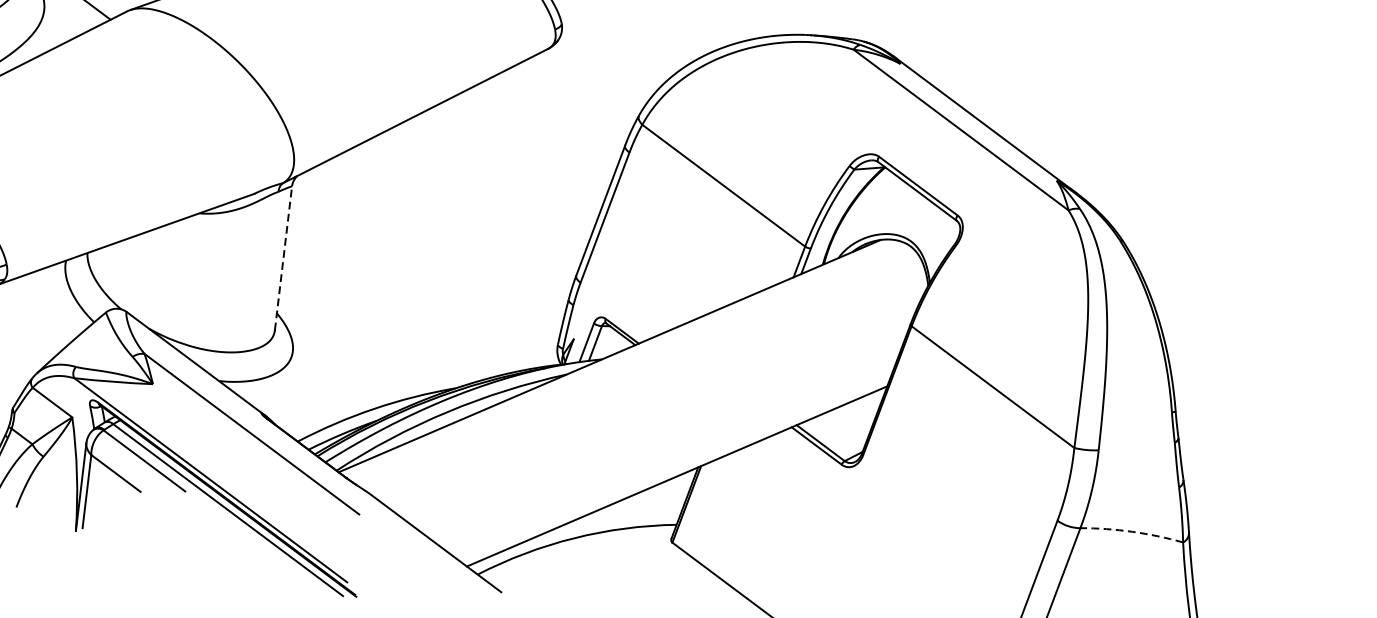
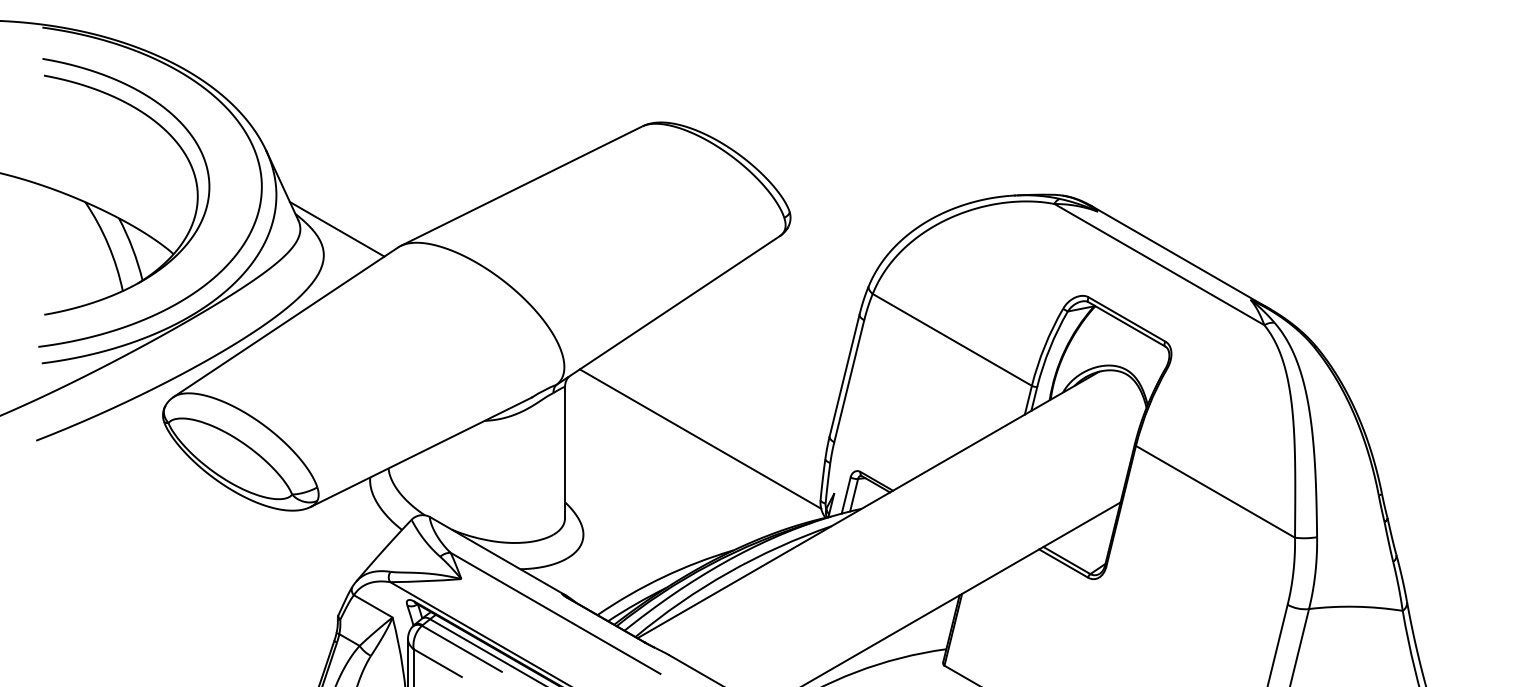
line: (284, 257) -> (565, 451), dashed -> solid
line: (434, 261) -> (700, 438), added
arc: (1131, 531) -> (1355, 606), dashed -> solid

